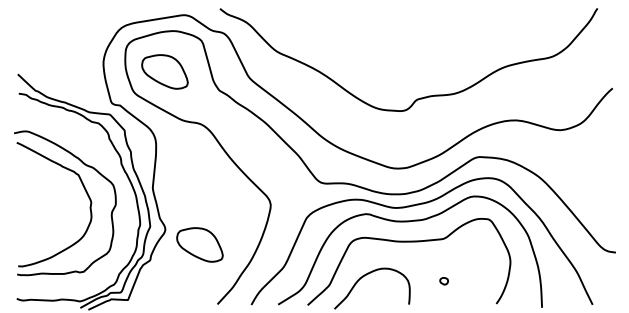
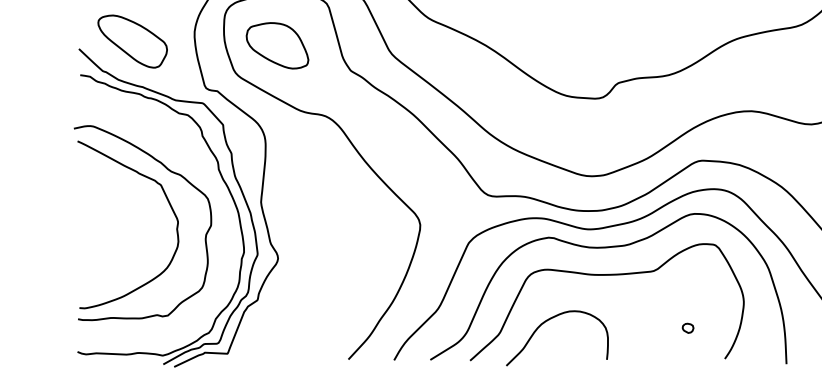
part: (57, 68) -> (132, 41), added
part: (199, 244) -> (324, 278), removed
part: (443, 281) -> (687, 328), moved

